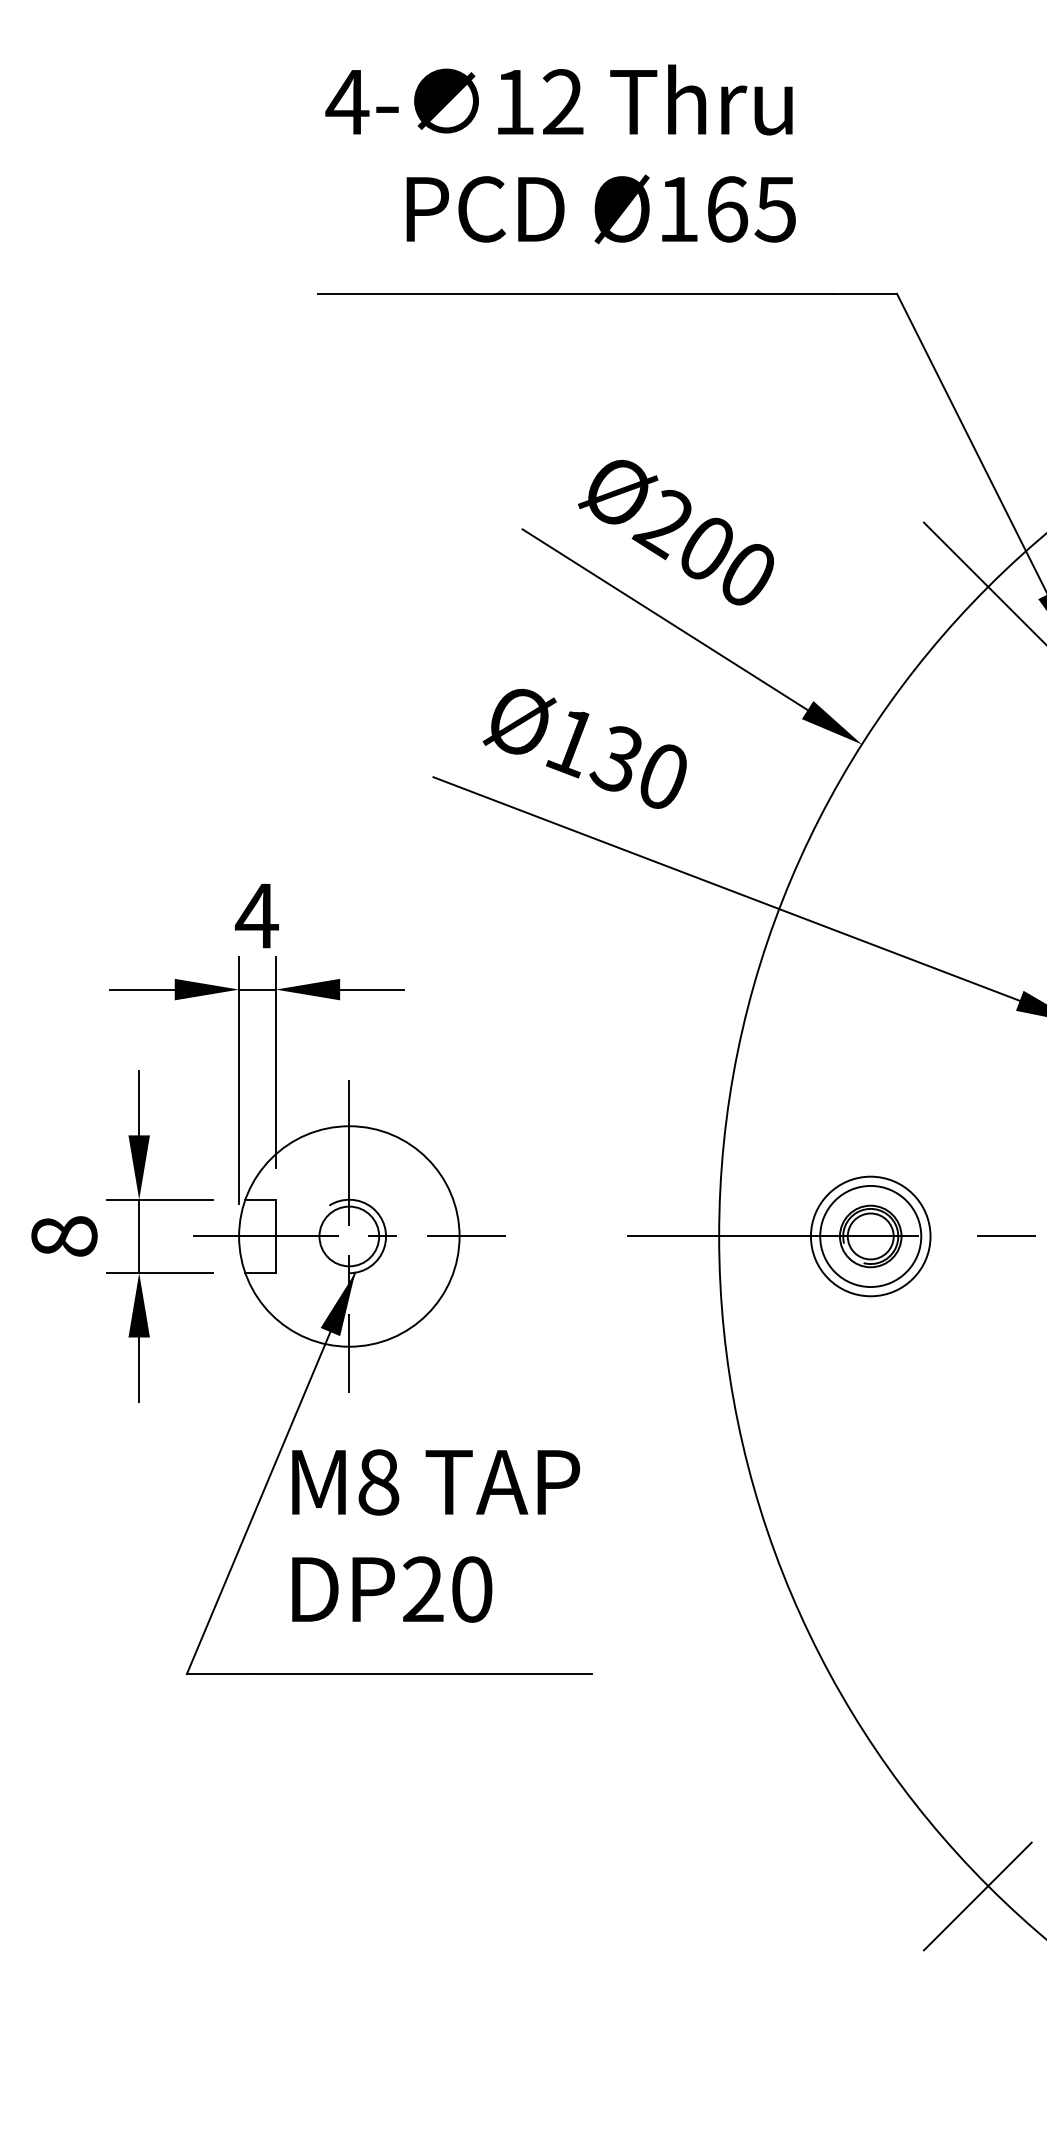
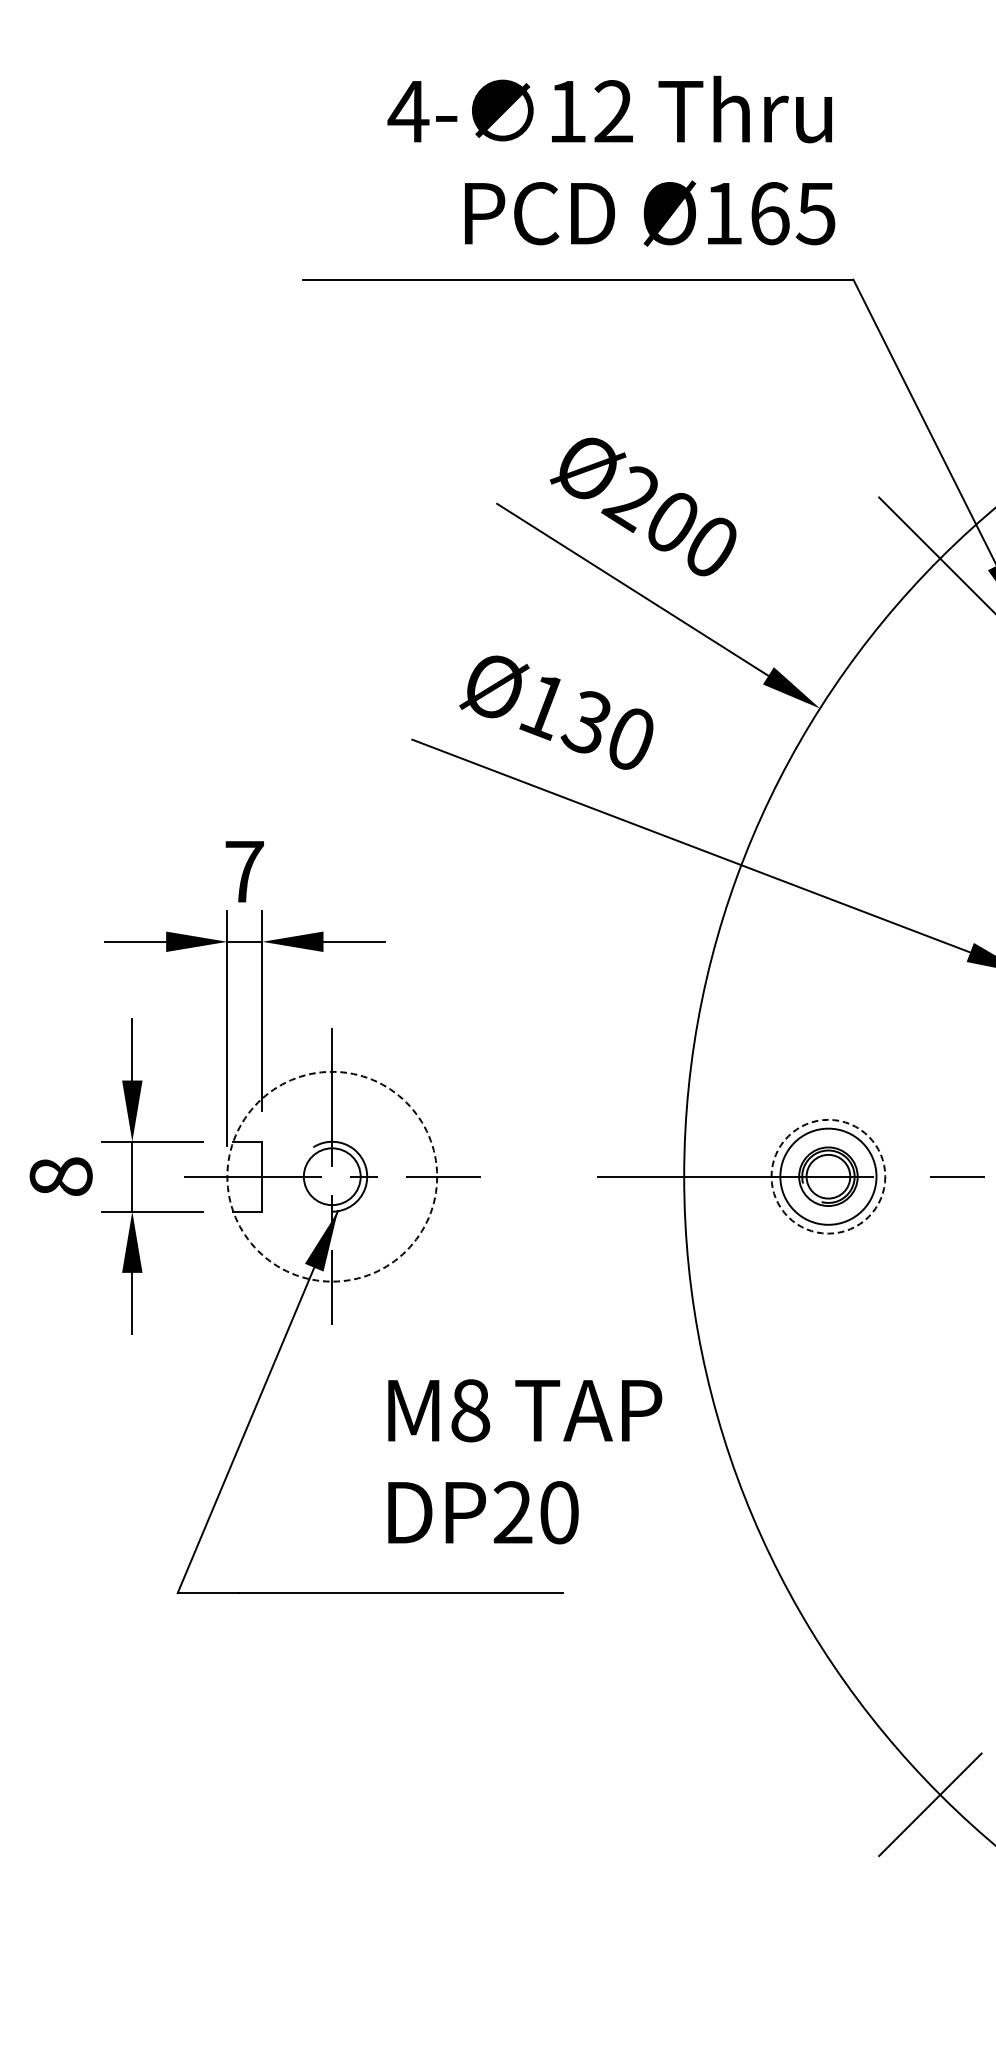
text: (560, 154) -> (611, 161), moved
text: (256, 915) -> (243, 871), 4 -> 7
circle: (349, 1236) -> (332, 1176), solid -> dashed
circle: (870, 1236) -> (828, 1176), solid -> dashed
text: (435, 1535) -> (524, 1461), moved

